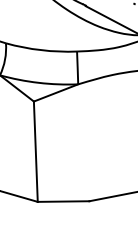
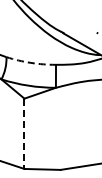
arc: (40, 49) -> (30, 62), solid -> dashed
line: (35, 152) -> (24, 134), solid -> dashed

